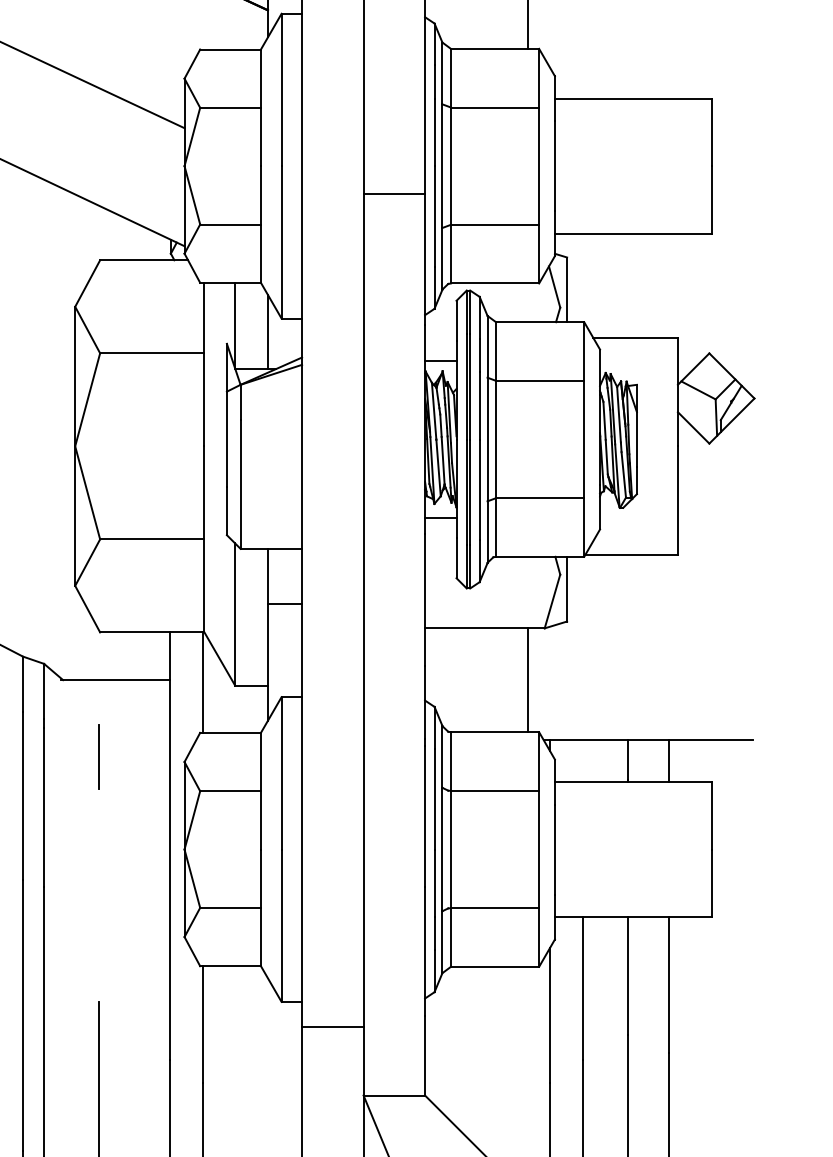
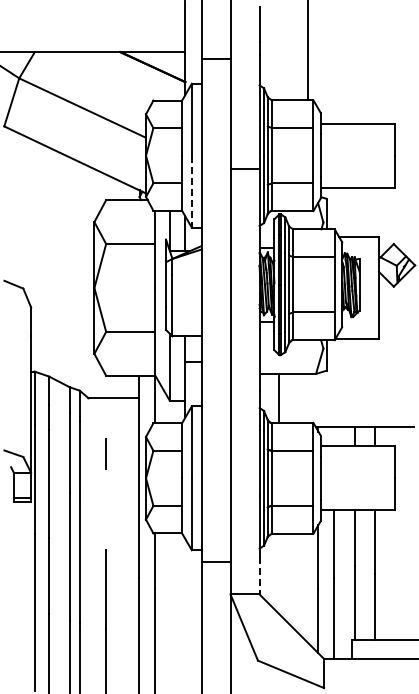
line: (280, 241) -> (191, 191), solid -> dashed
line: (526, 678) -> (278, 397), moved
line: (98, 756) -> (105, 453), moved
line: (424, 1055) -> (259, 575), solid -> dashed

